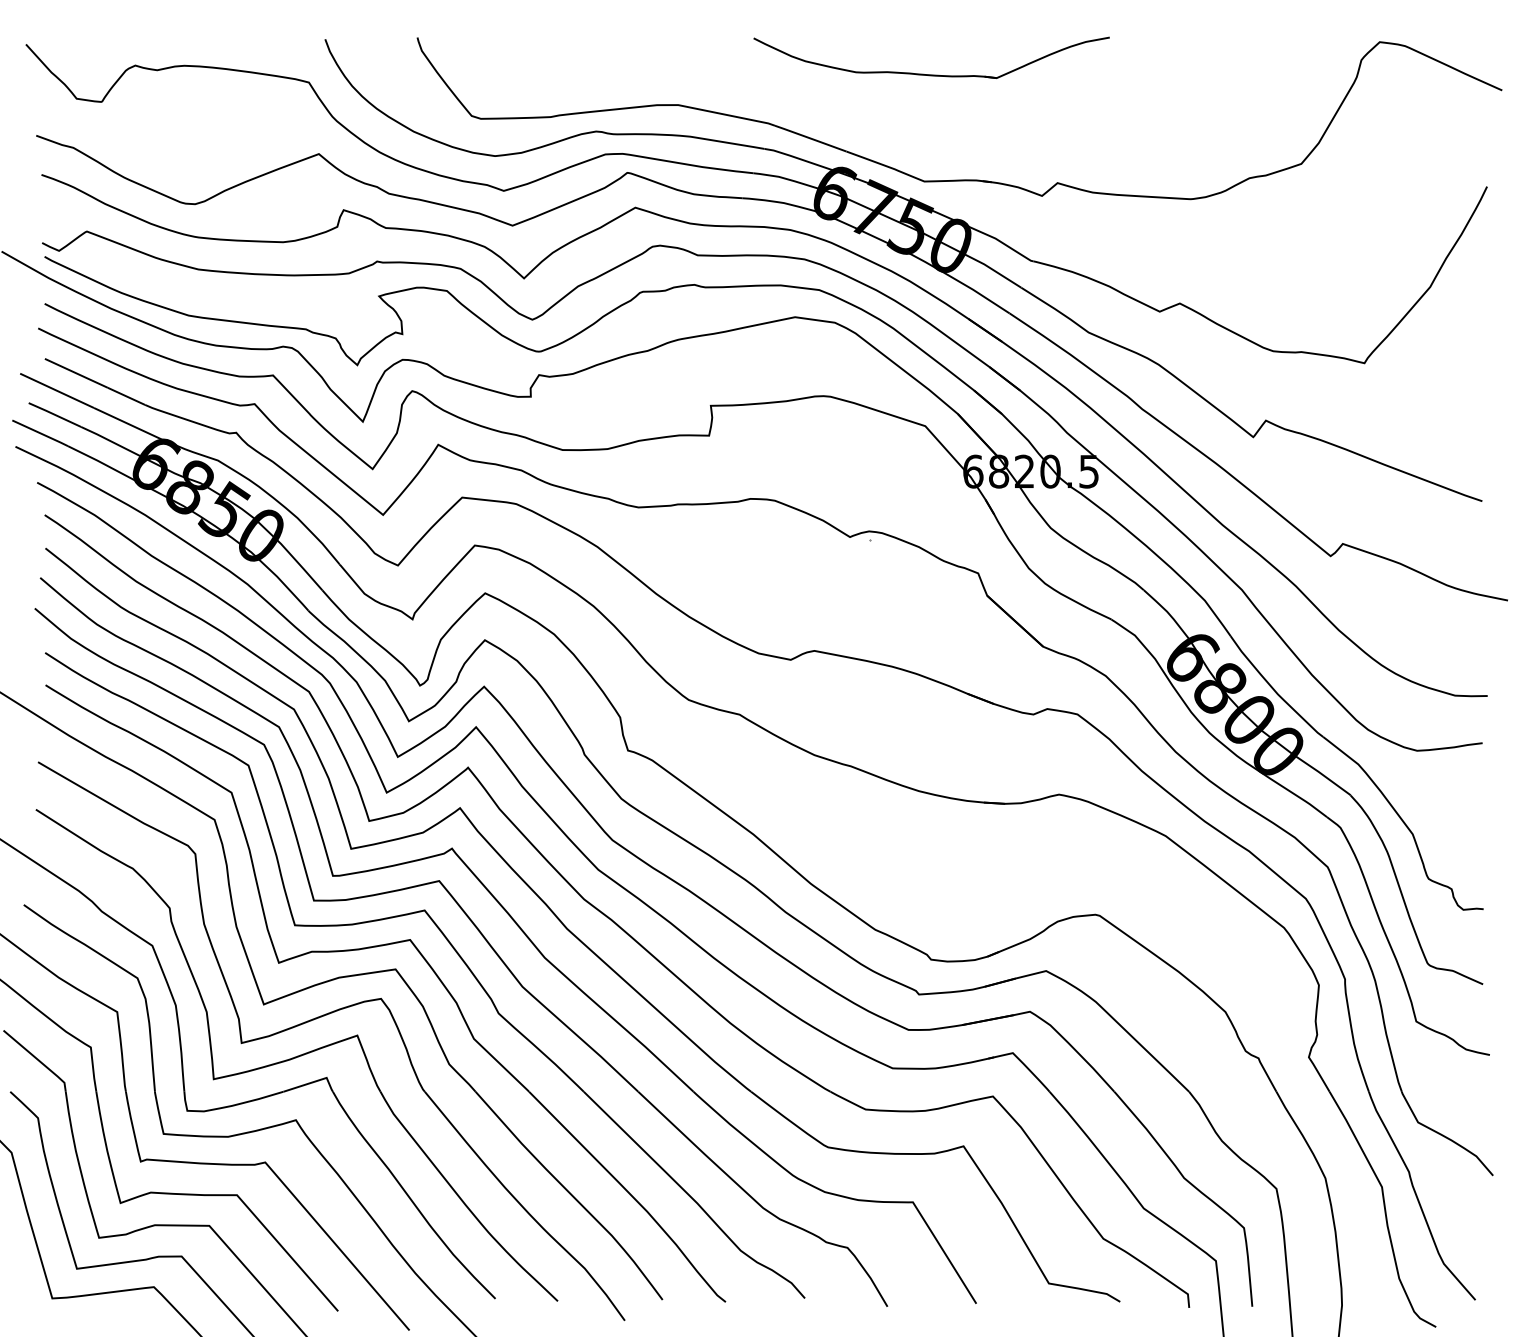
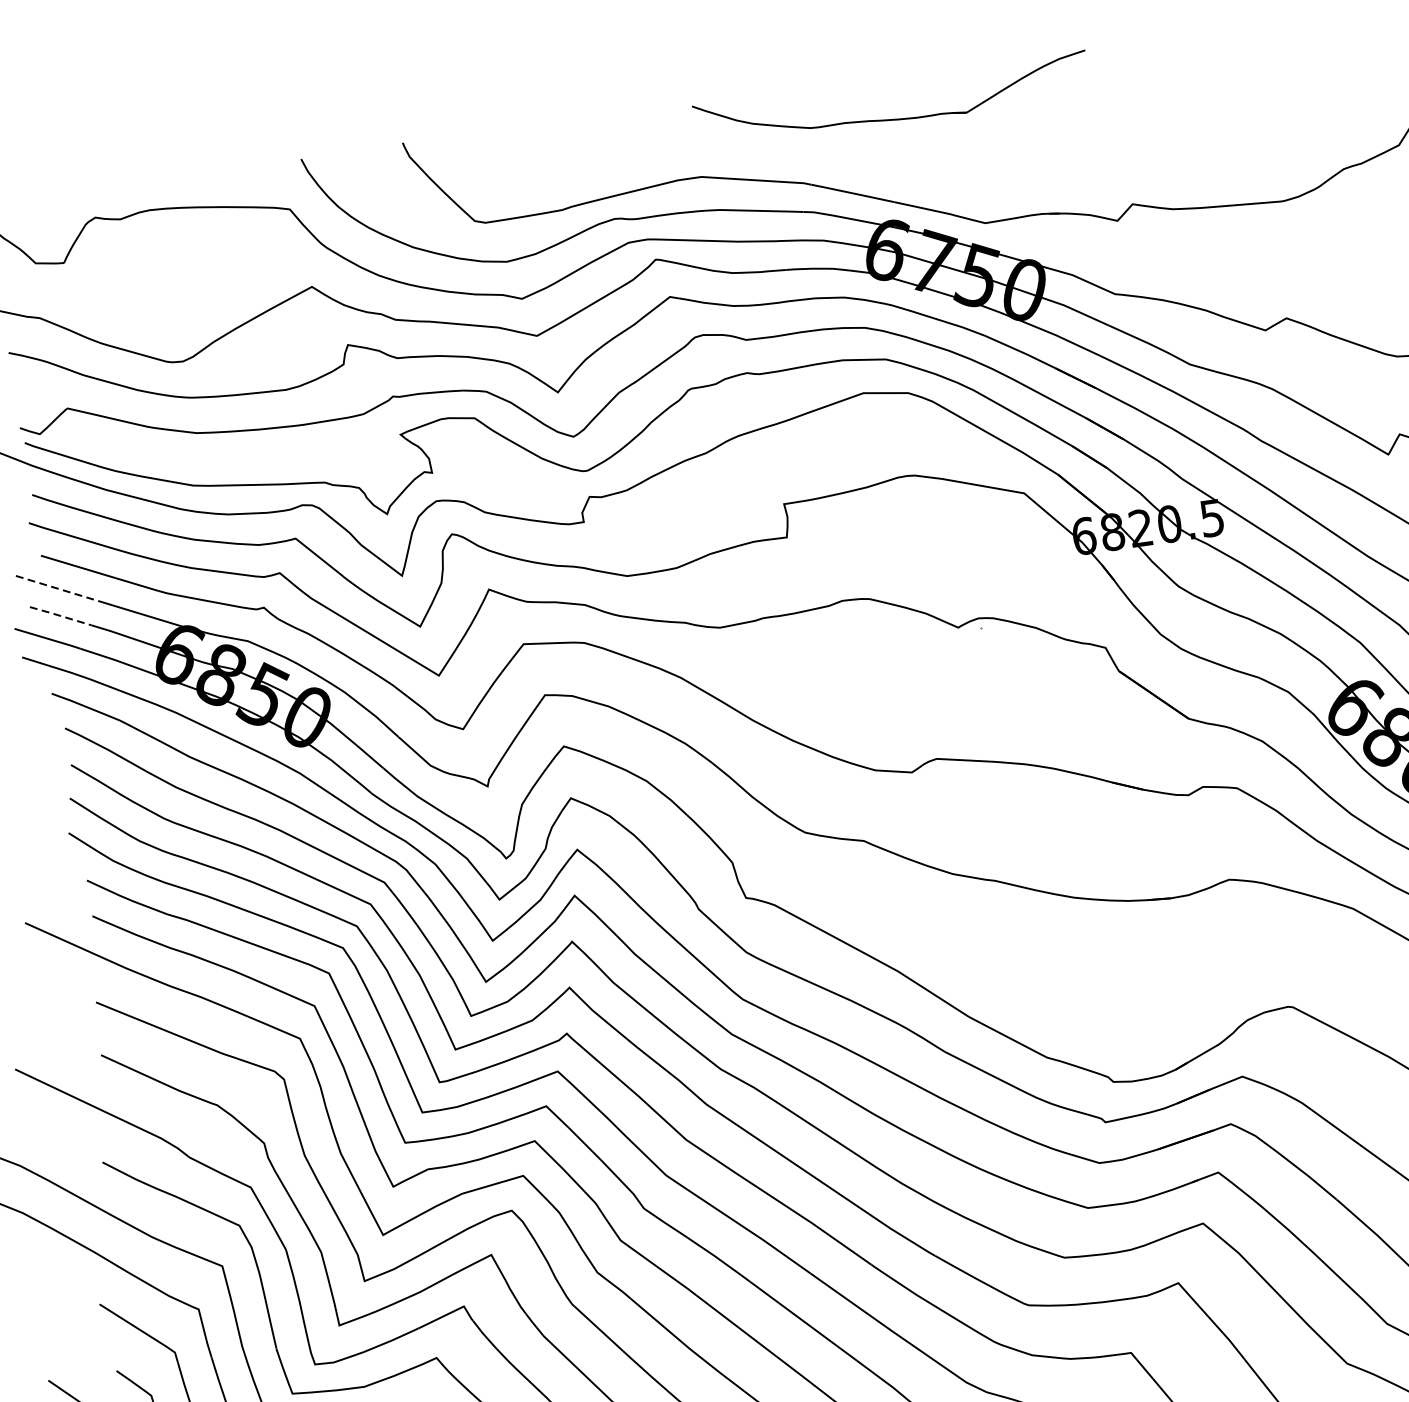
part: (931, 74) -> (894, 118), moved
line: (57, 390) -> (59, 588), solid -> dashed
line: (54, 414) -> (60, 615), solid -> dashed

